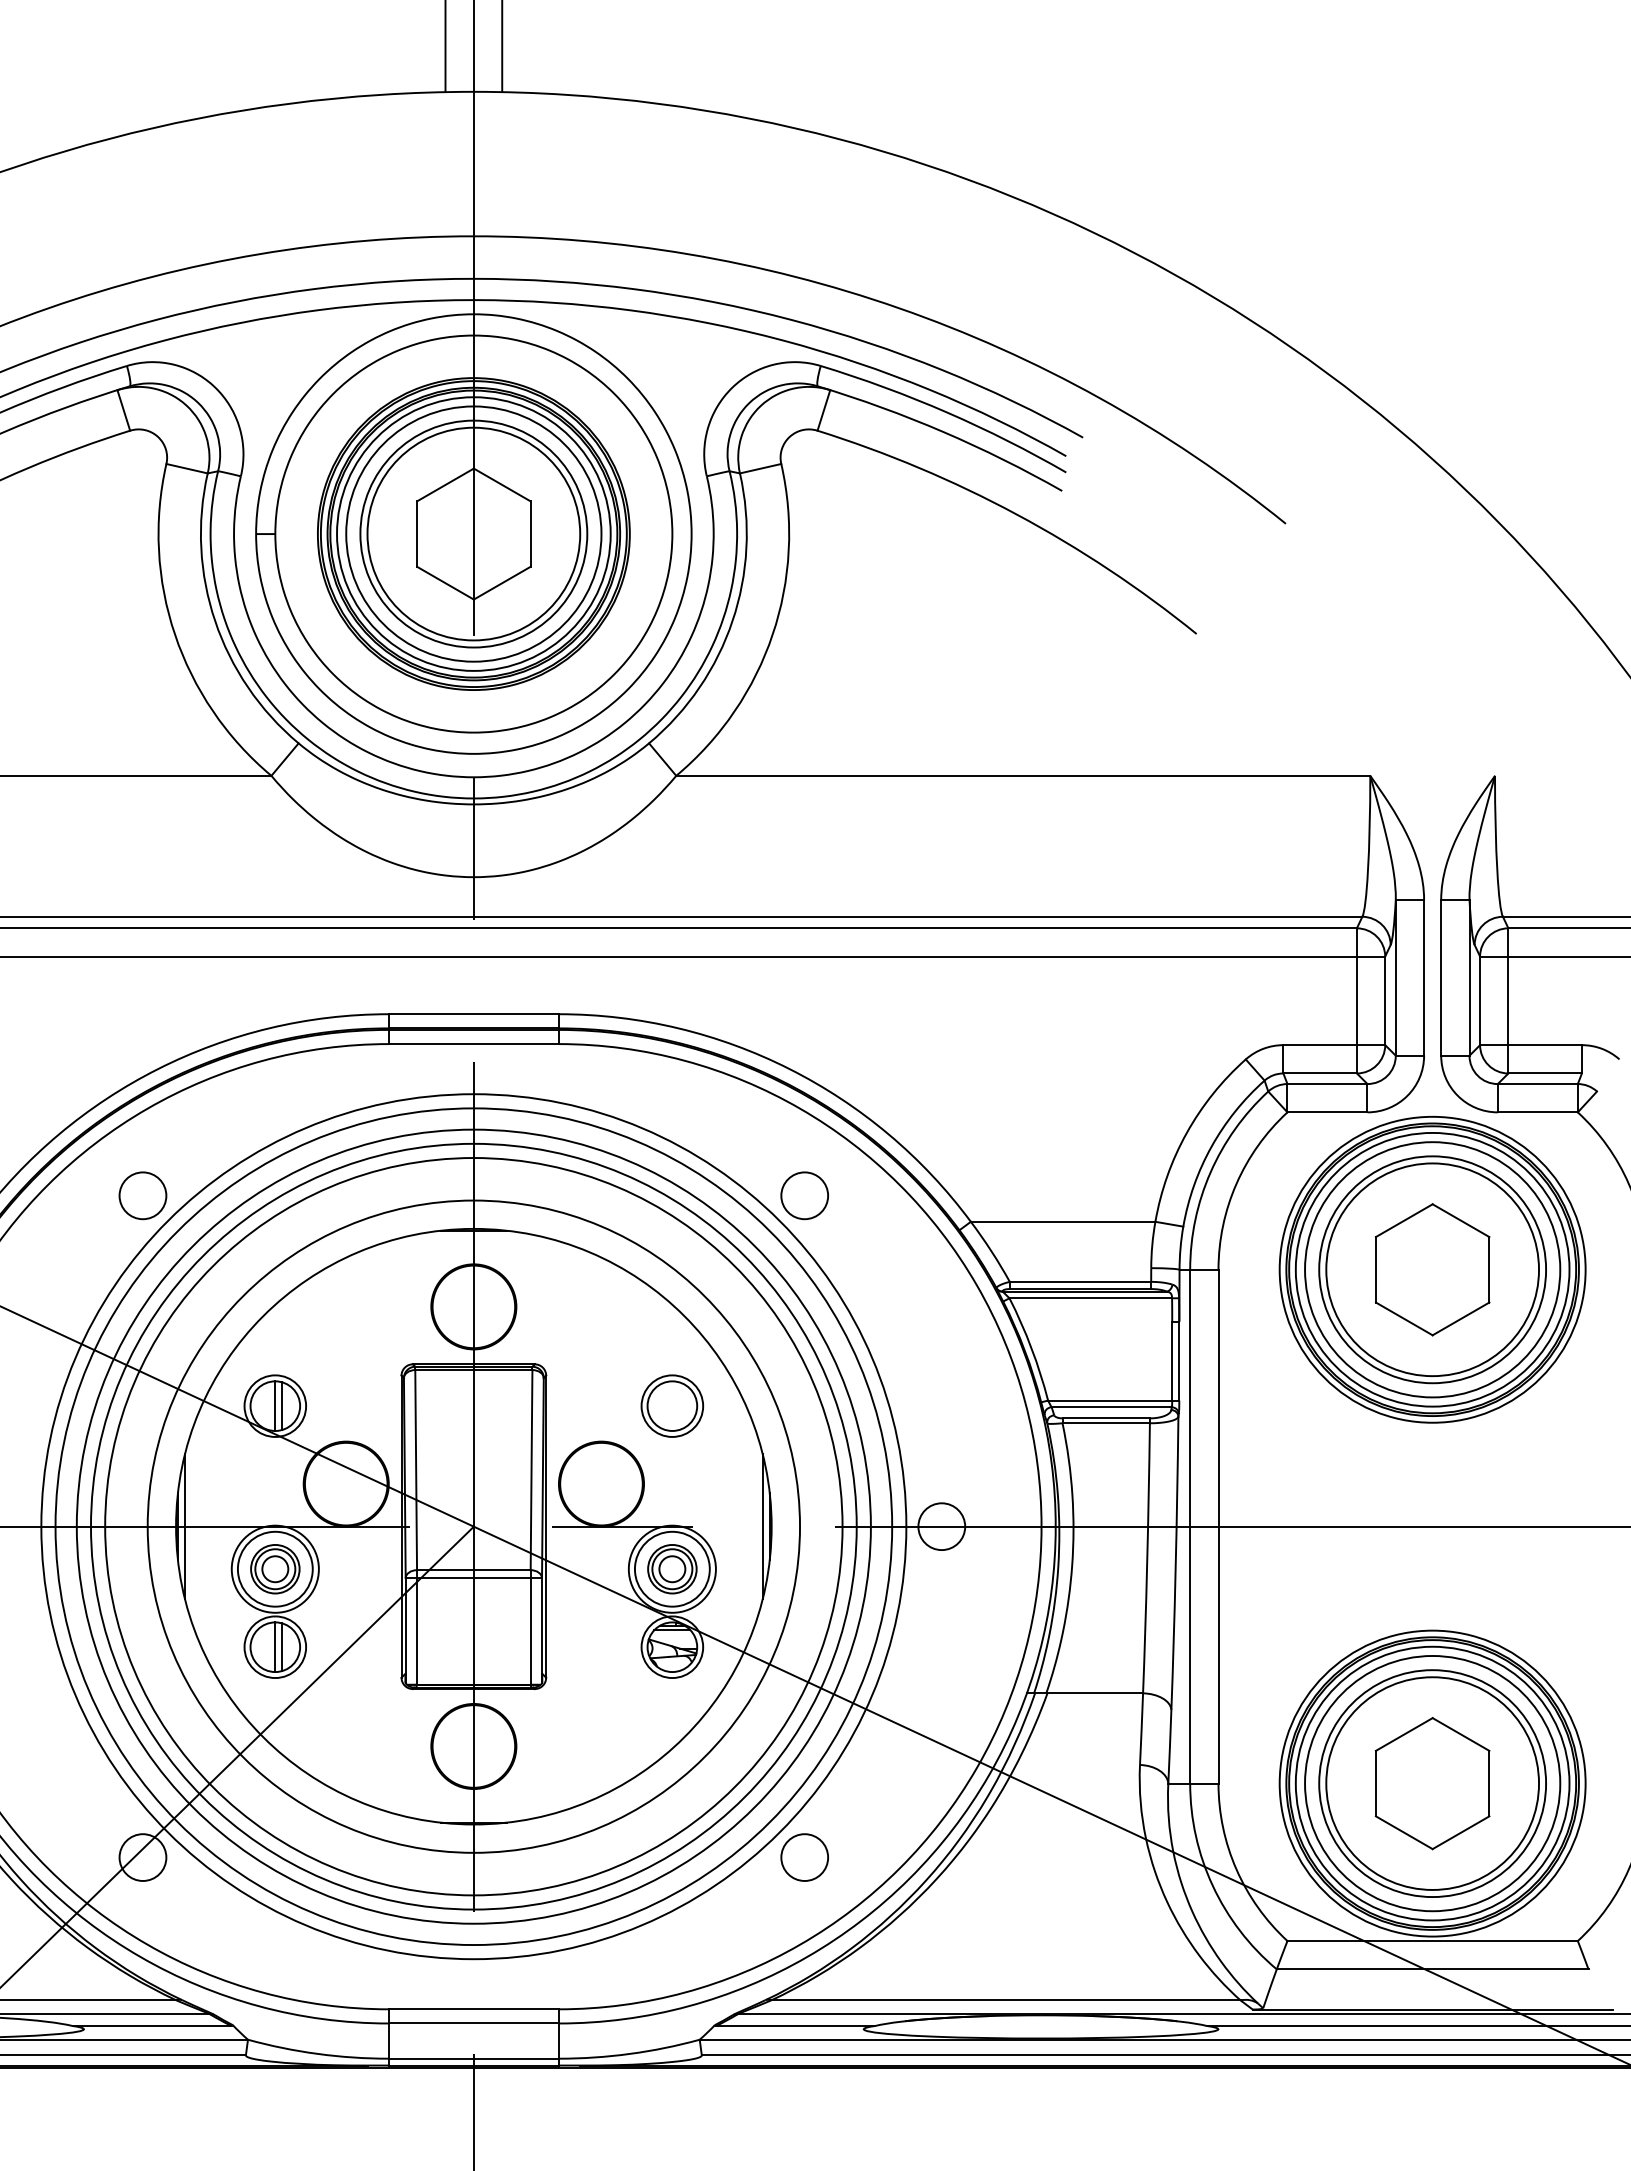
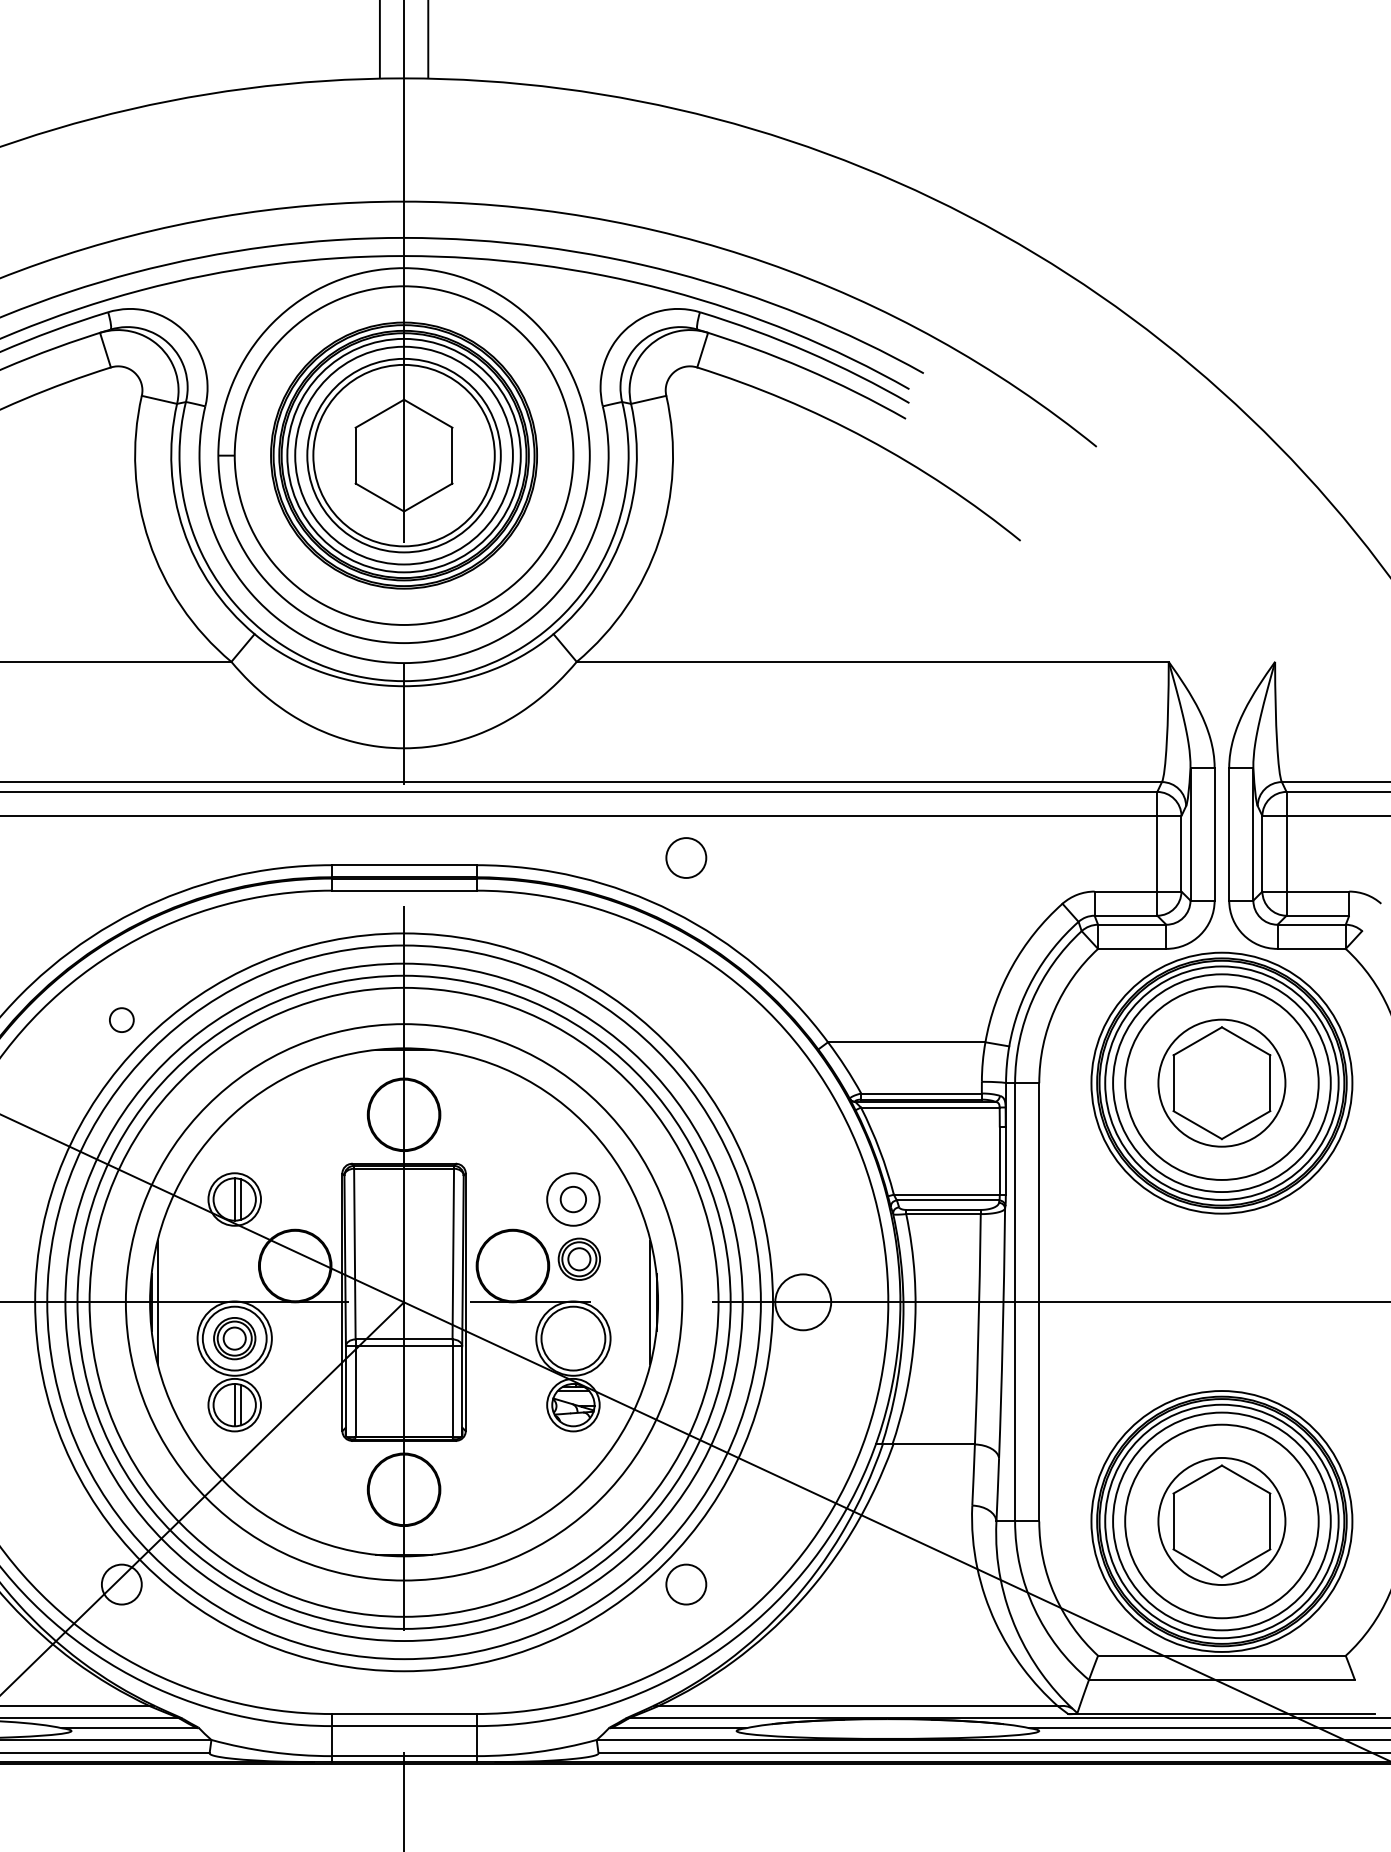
circle: (142, 1195) -> (121, 1019), size x0.6
circle: (804, 1195) -> (686, 857), moved
circle: (1432, 1269) -> (1221, 1082), size x0.7
circle: (672, 1405) -> (573, 1198), size x0.6
circle: (941, 1526) -> (802, 1302), size x1.4
part: (672, 1569) -> (579, 1259), moved
circle: (1432, 1783) -> (1221, 1521), size x0.7

